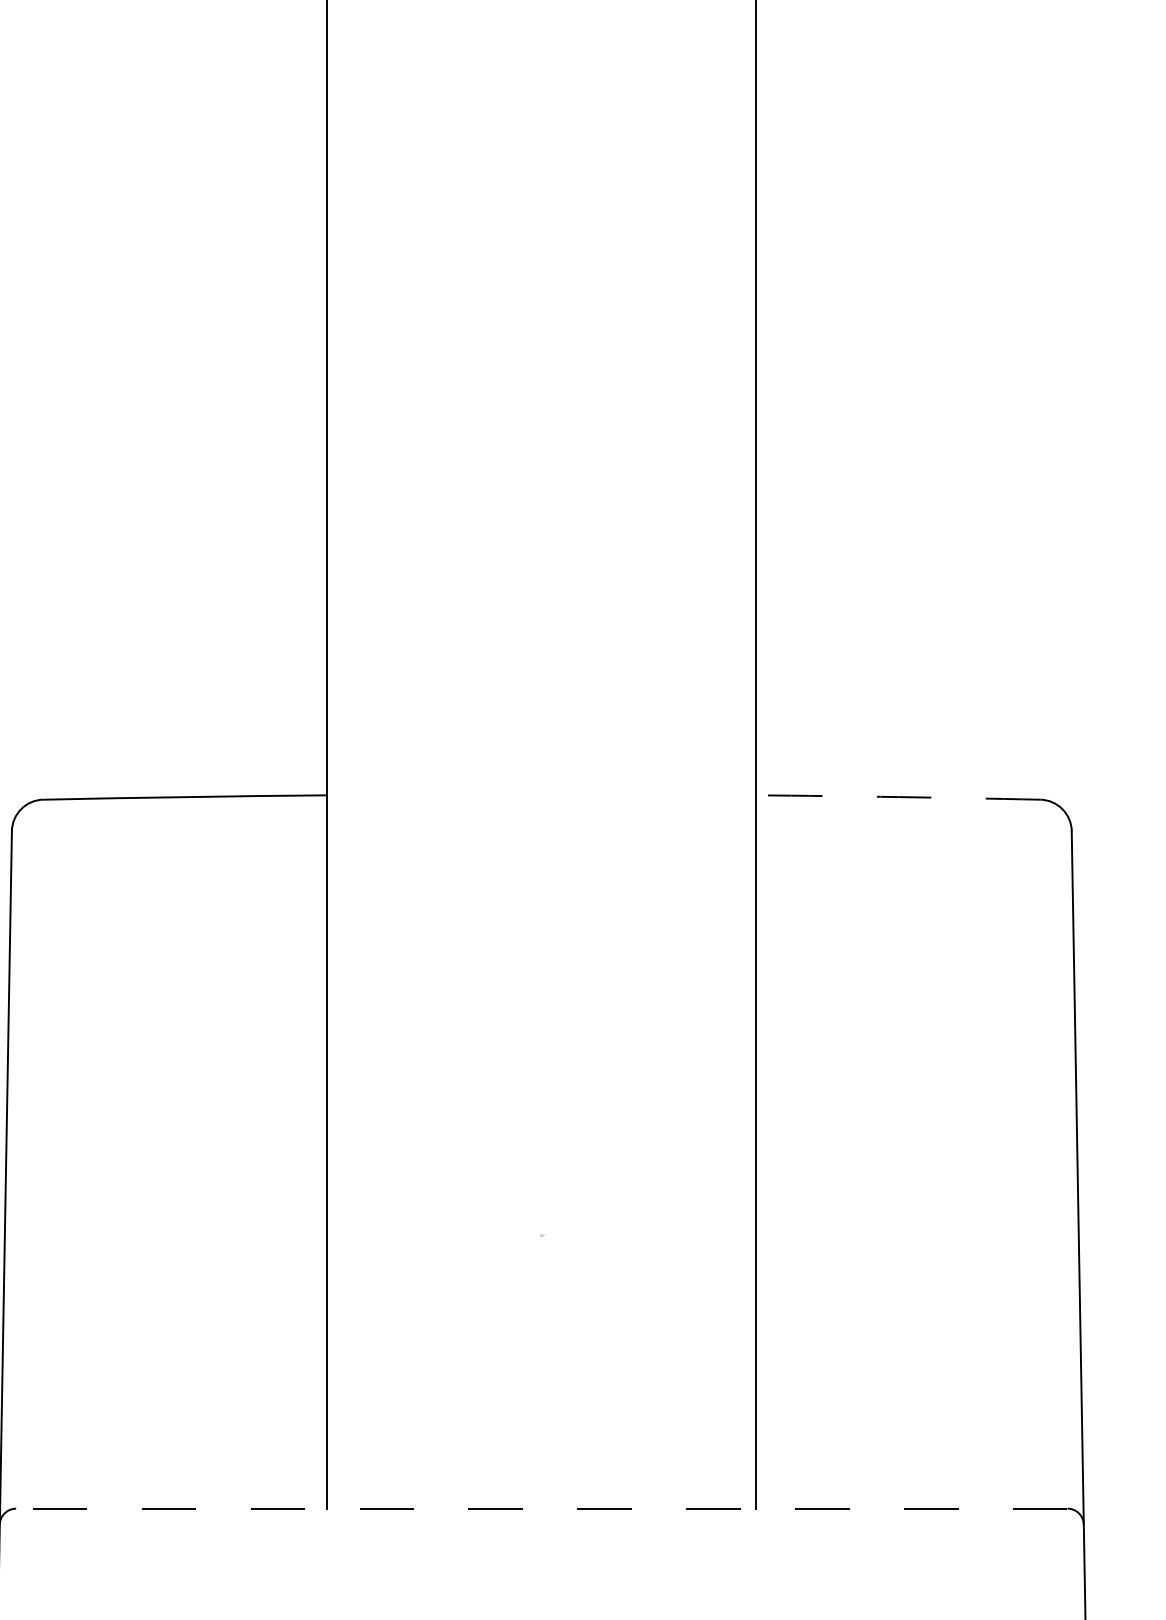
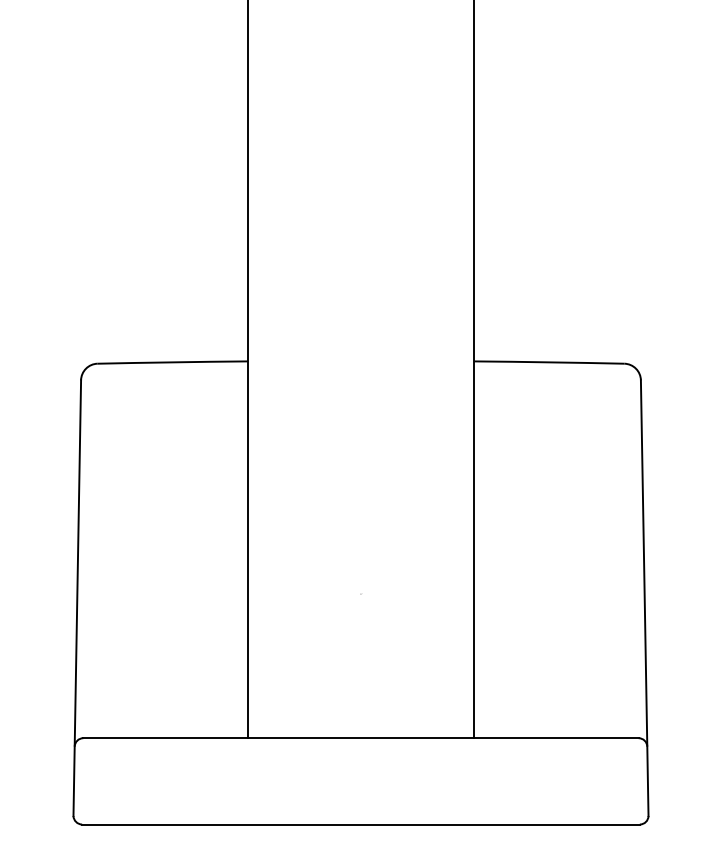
arc: (898, 797) -> (549, 362), dashed -> solid
line: (542, 1509) -> (361, 738), dashed -> solid

